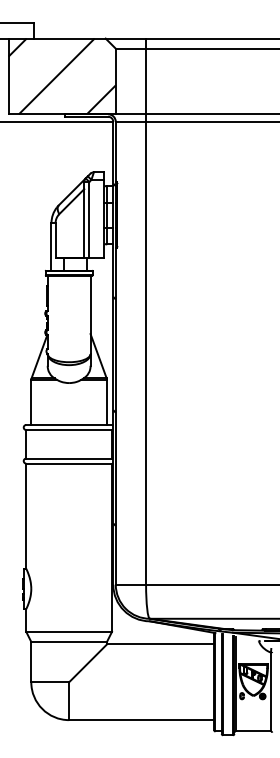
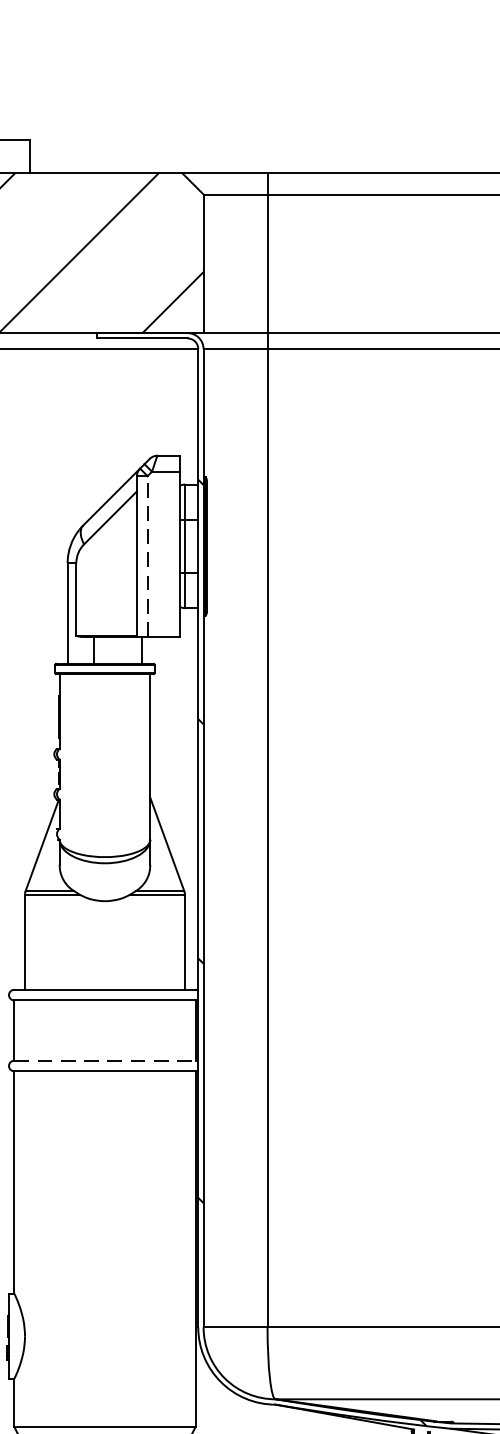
line: (89, 219) -> (147, 555), solid -> dashed
line: (69, 458) -> (105, 1060), solid -> dashed

